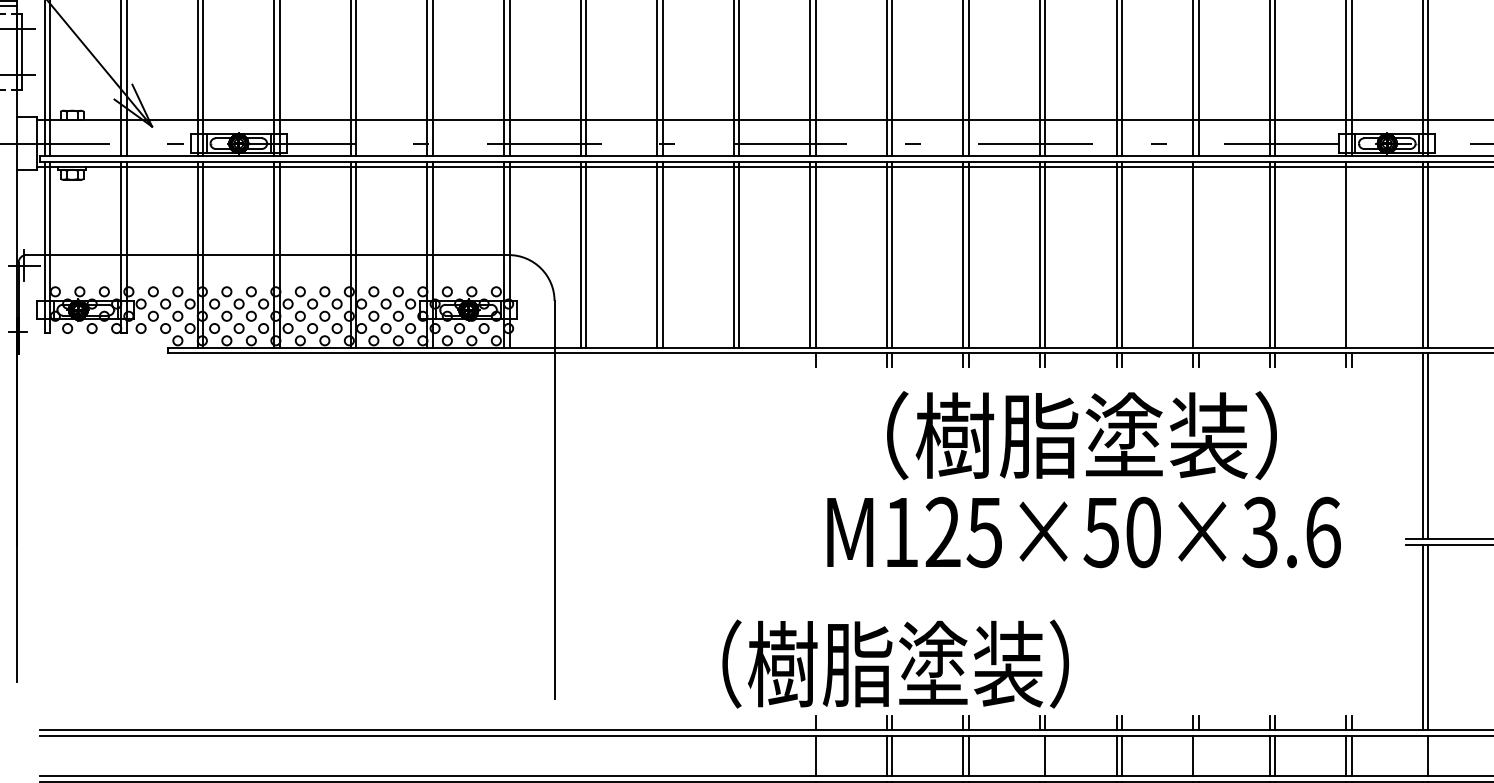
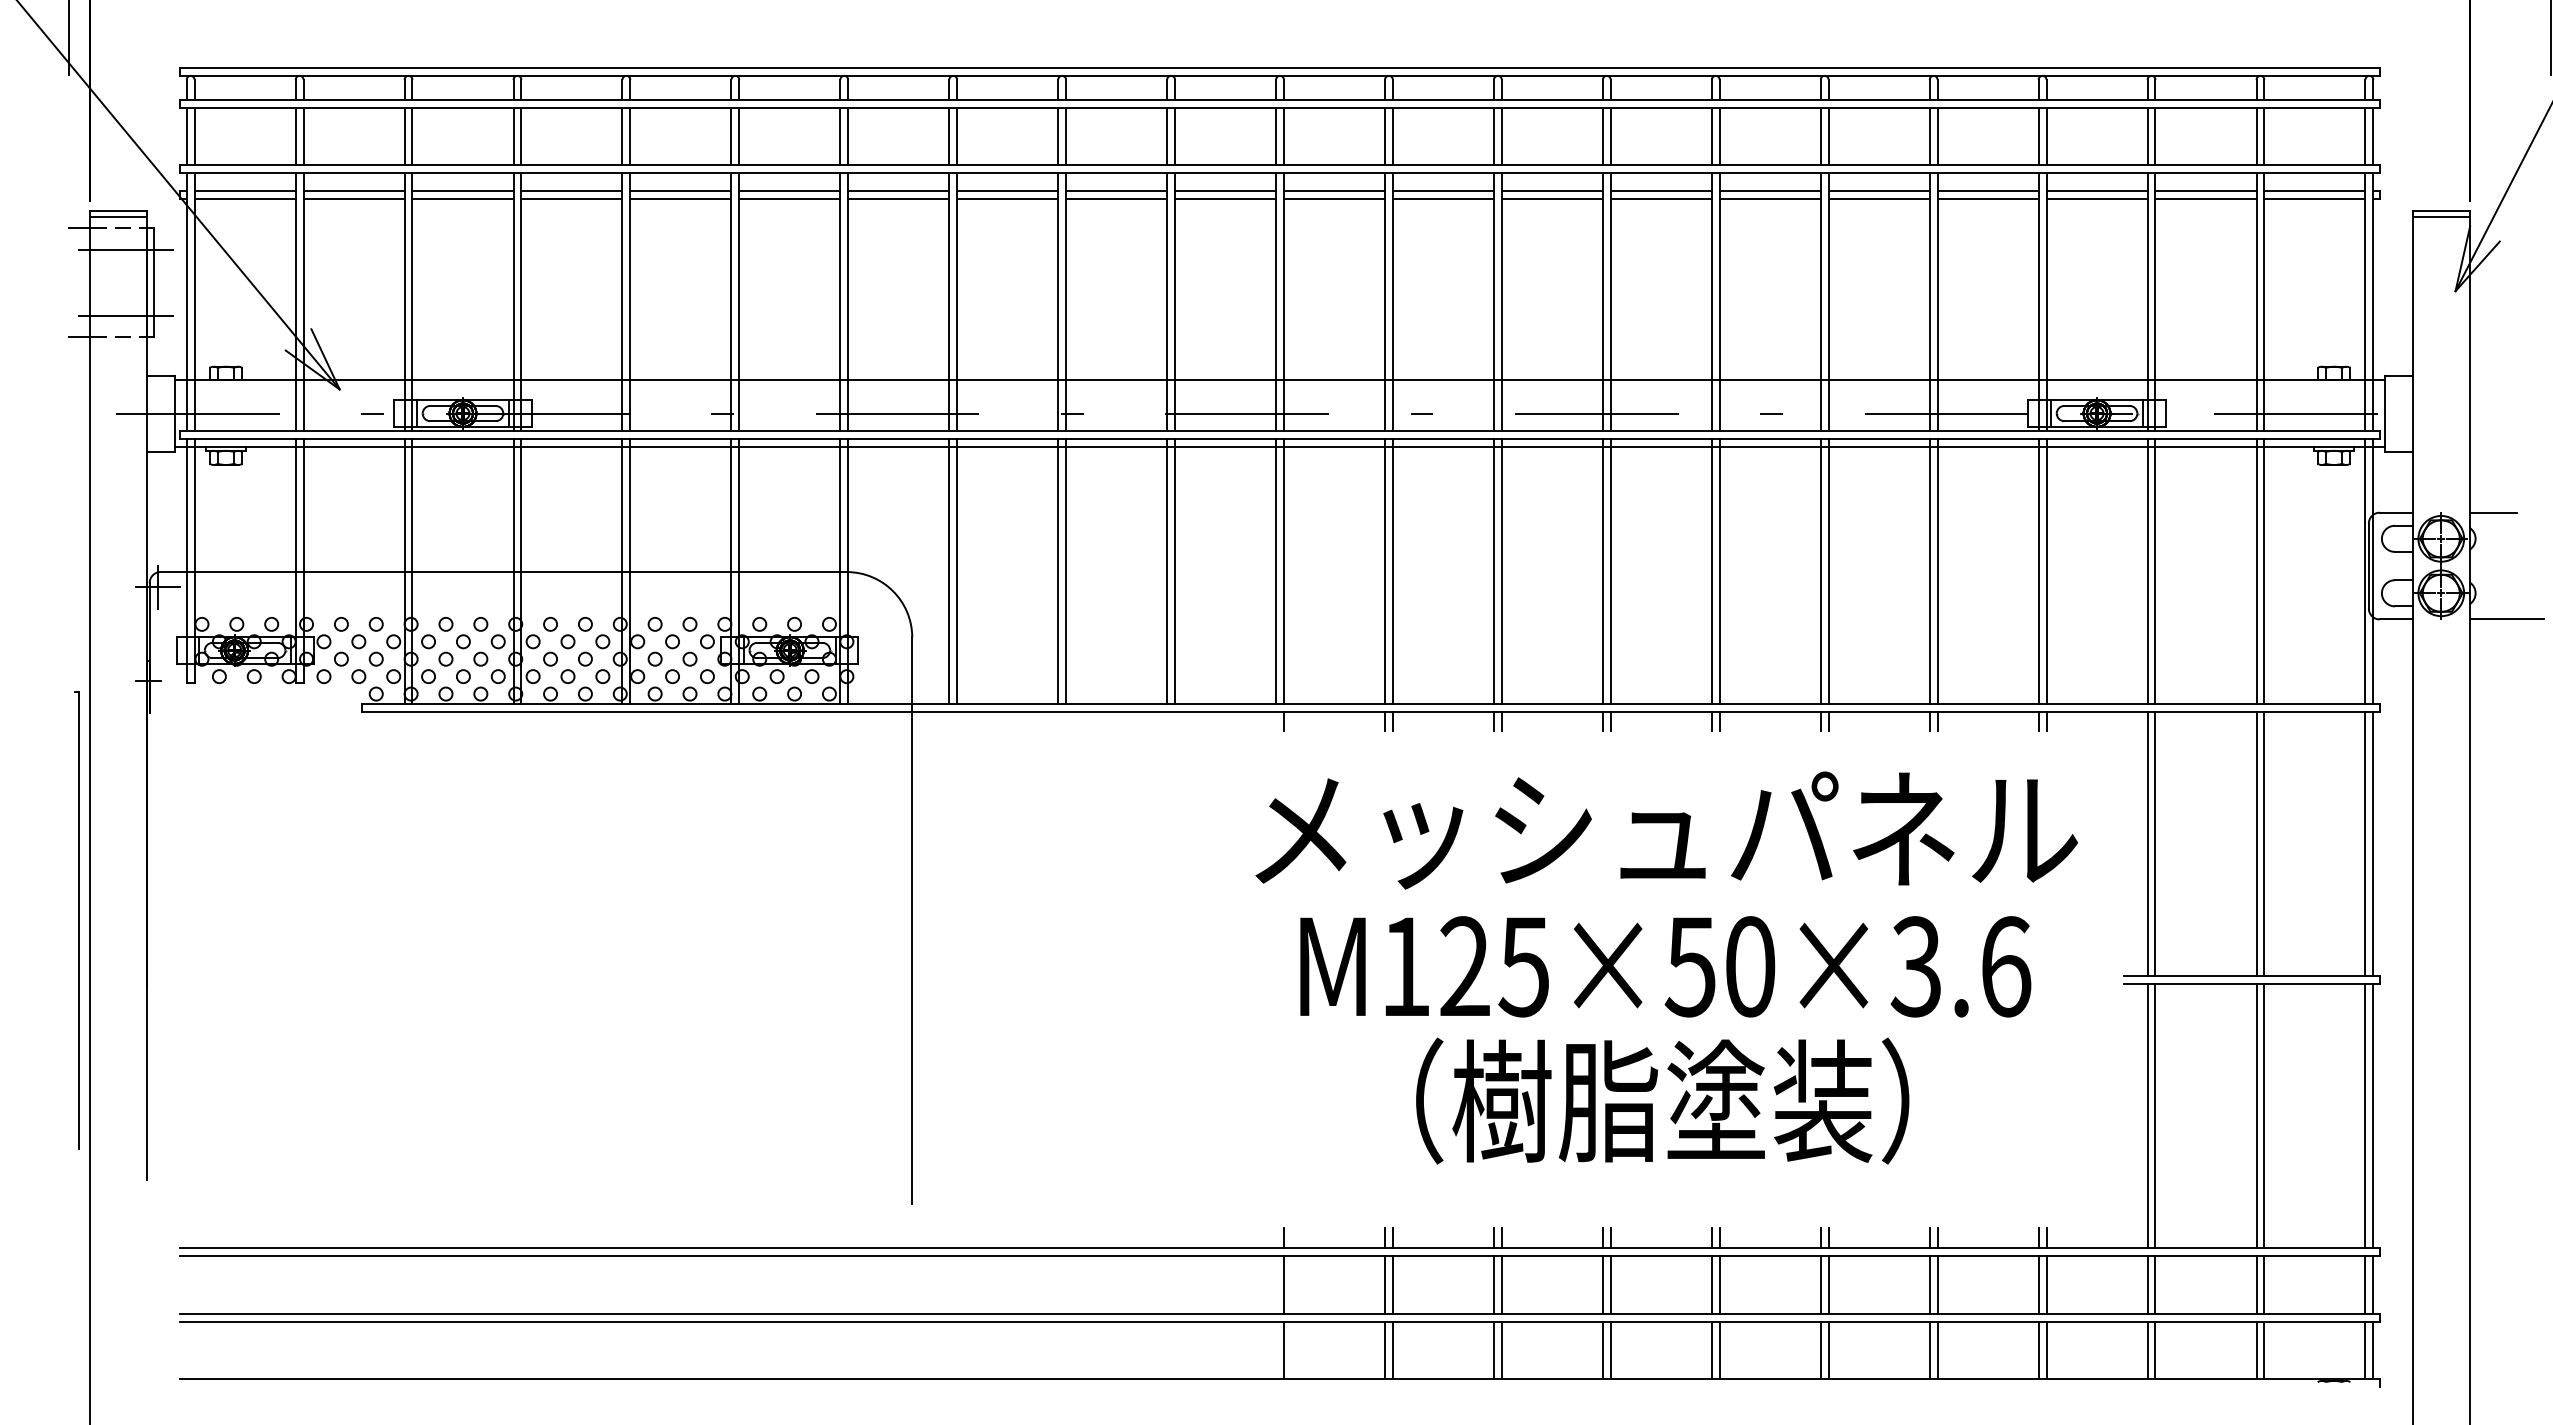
line: (1198, 254) -> (1828, 571), added
line: (1351, 254) -> (2046, 571), added
text: (1084, 435) -> (1666, 828), （樹脂塗装） -> メッシュパネル
text: (895, 663) -> (1662, 1100), moved
line: (1039, 755) -> (1602, 1284), added
line: (1198, 755) -> (1828, 1284), added
line: (1422, 755) -> (2147, 1284), added

